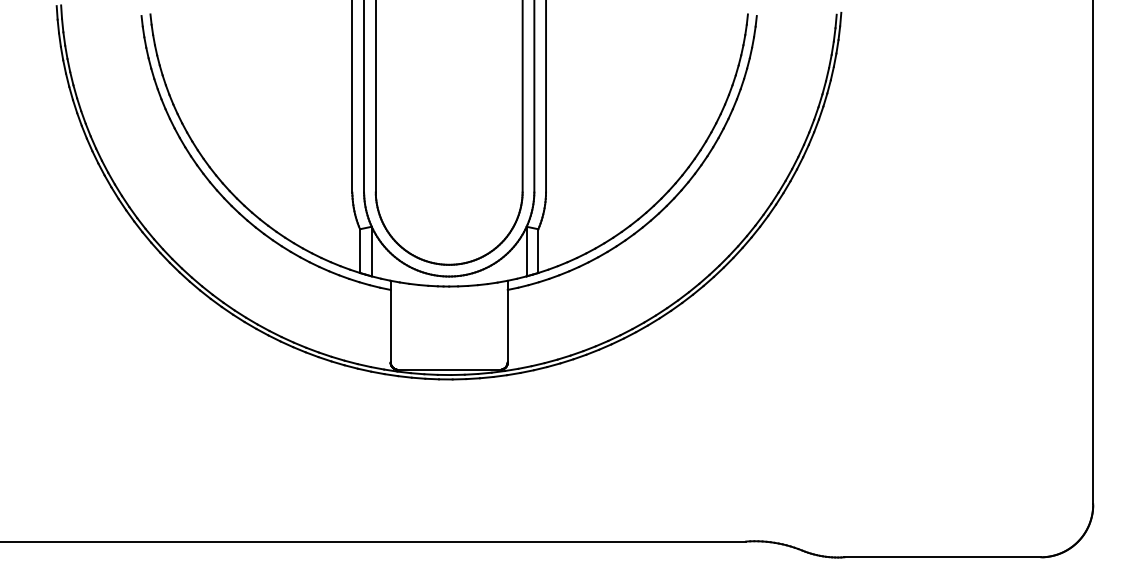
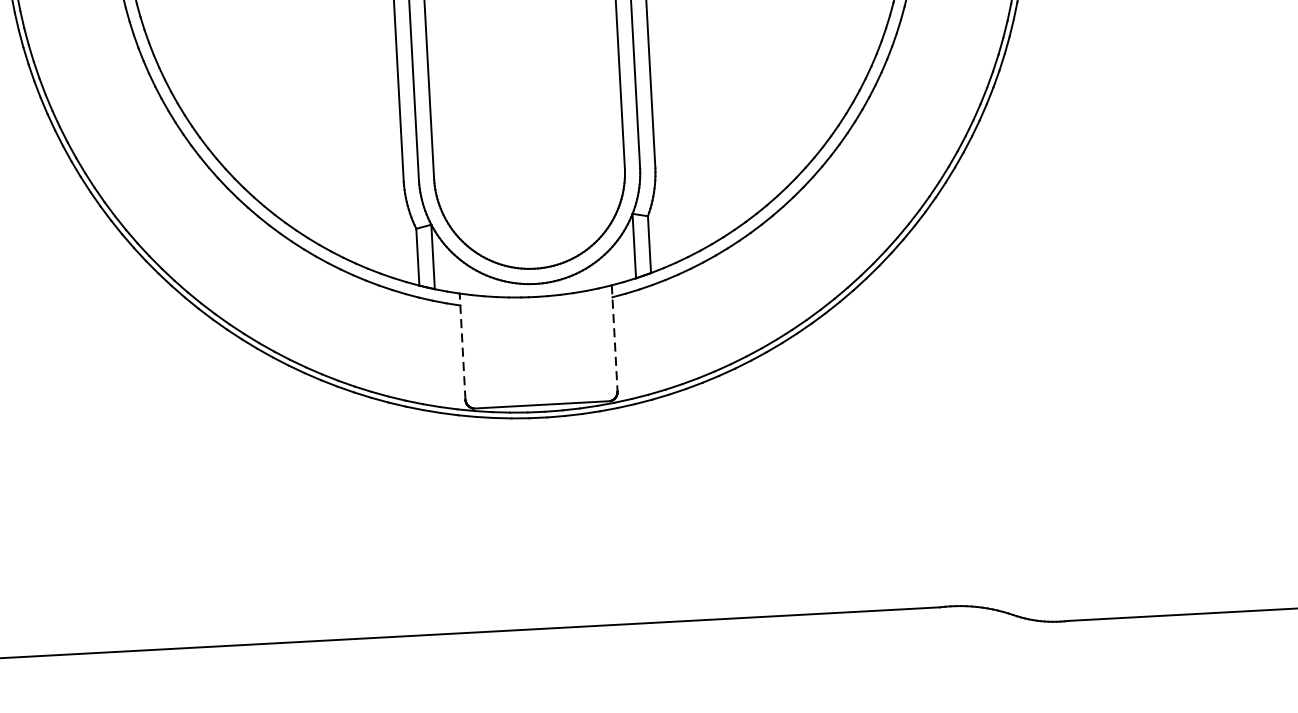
line: (390, 321) -> (462, 346), solid -> dashed
line: (507, 321) -> (614, 338), solid -> dashed

